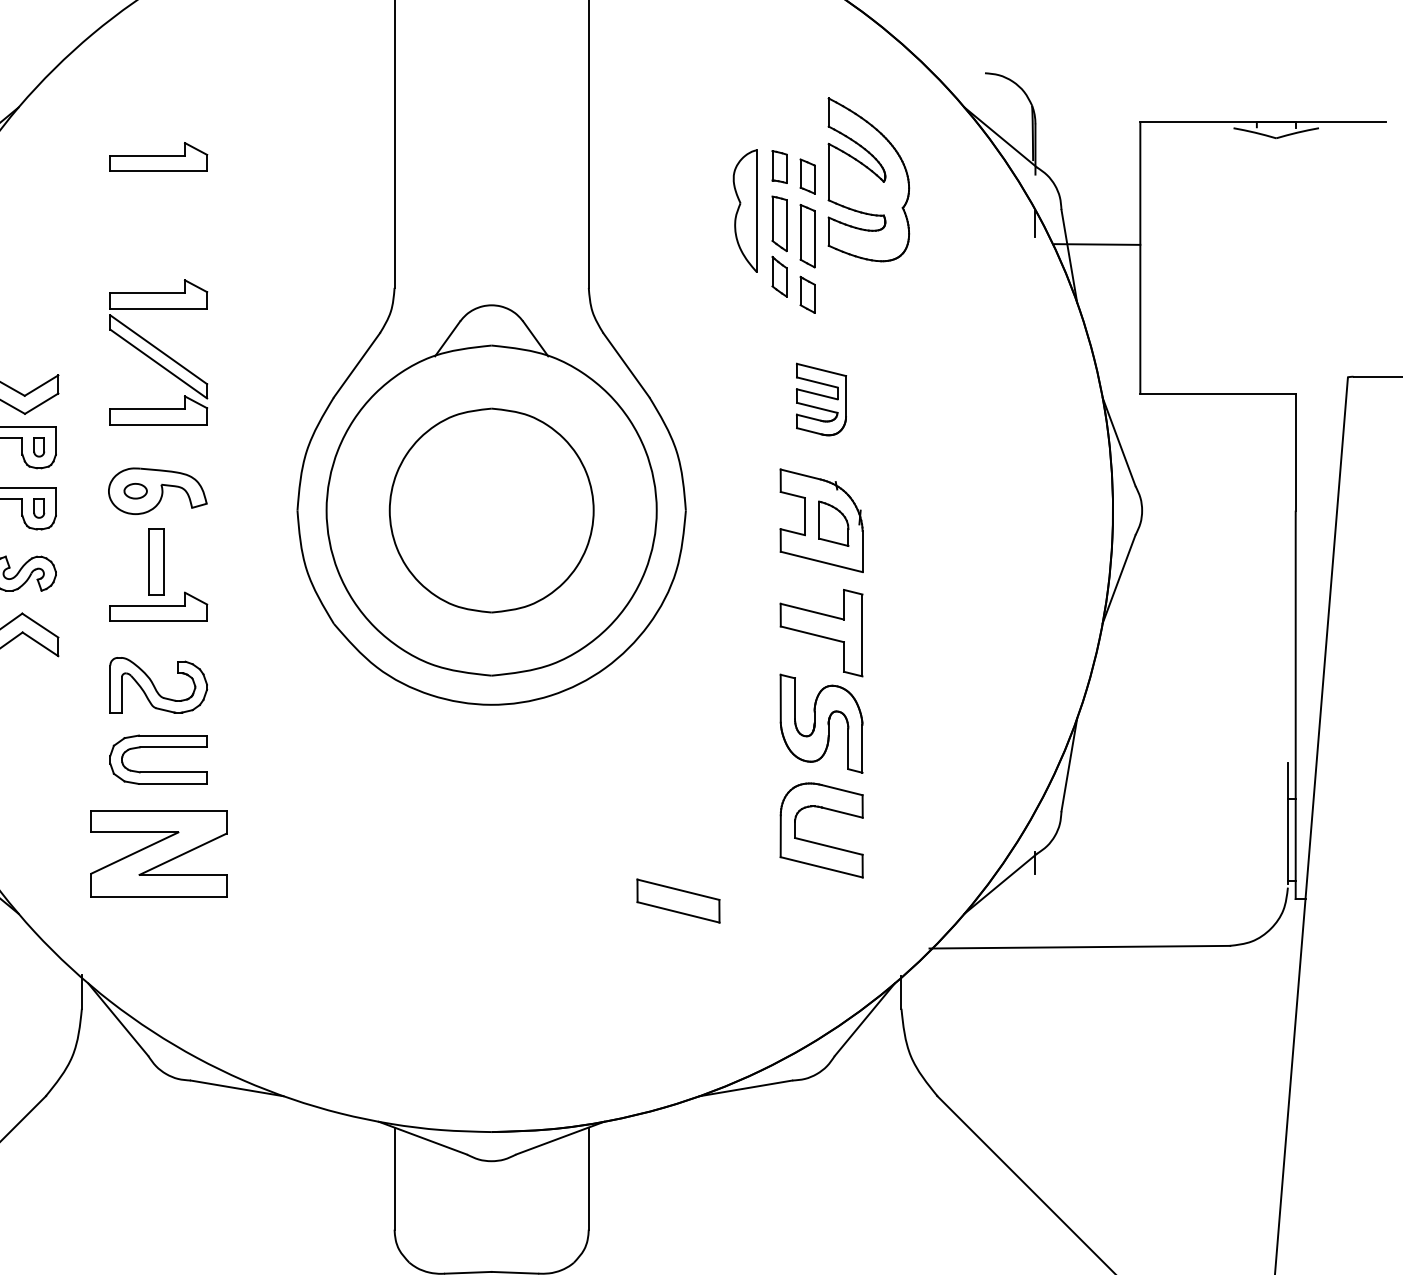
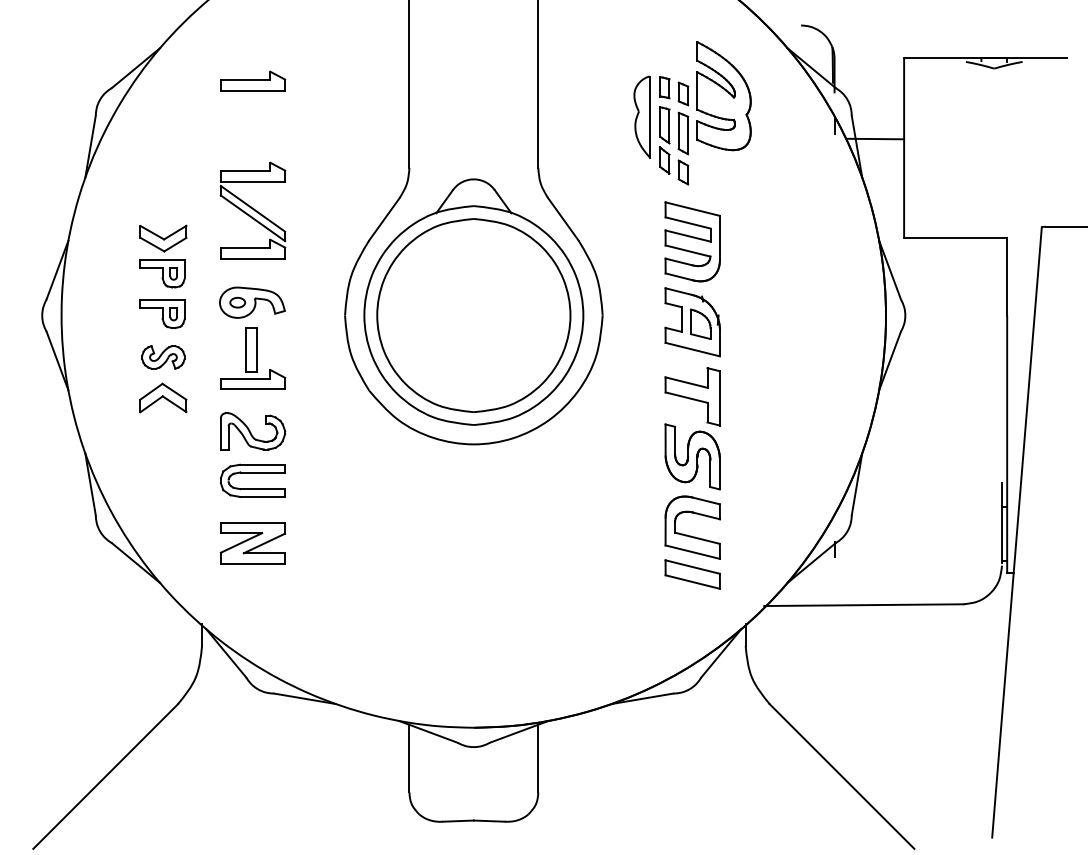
part: (821, 398) -> (692, 241), size x1.67
part: (491, 510) -> (473, 315), size x1.43
part: (157, 854) -> (252, 543), size x0.71
part: (678, 900) -> (692, 574), moved

